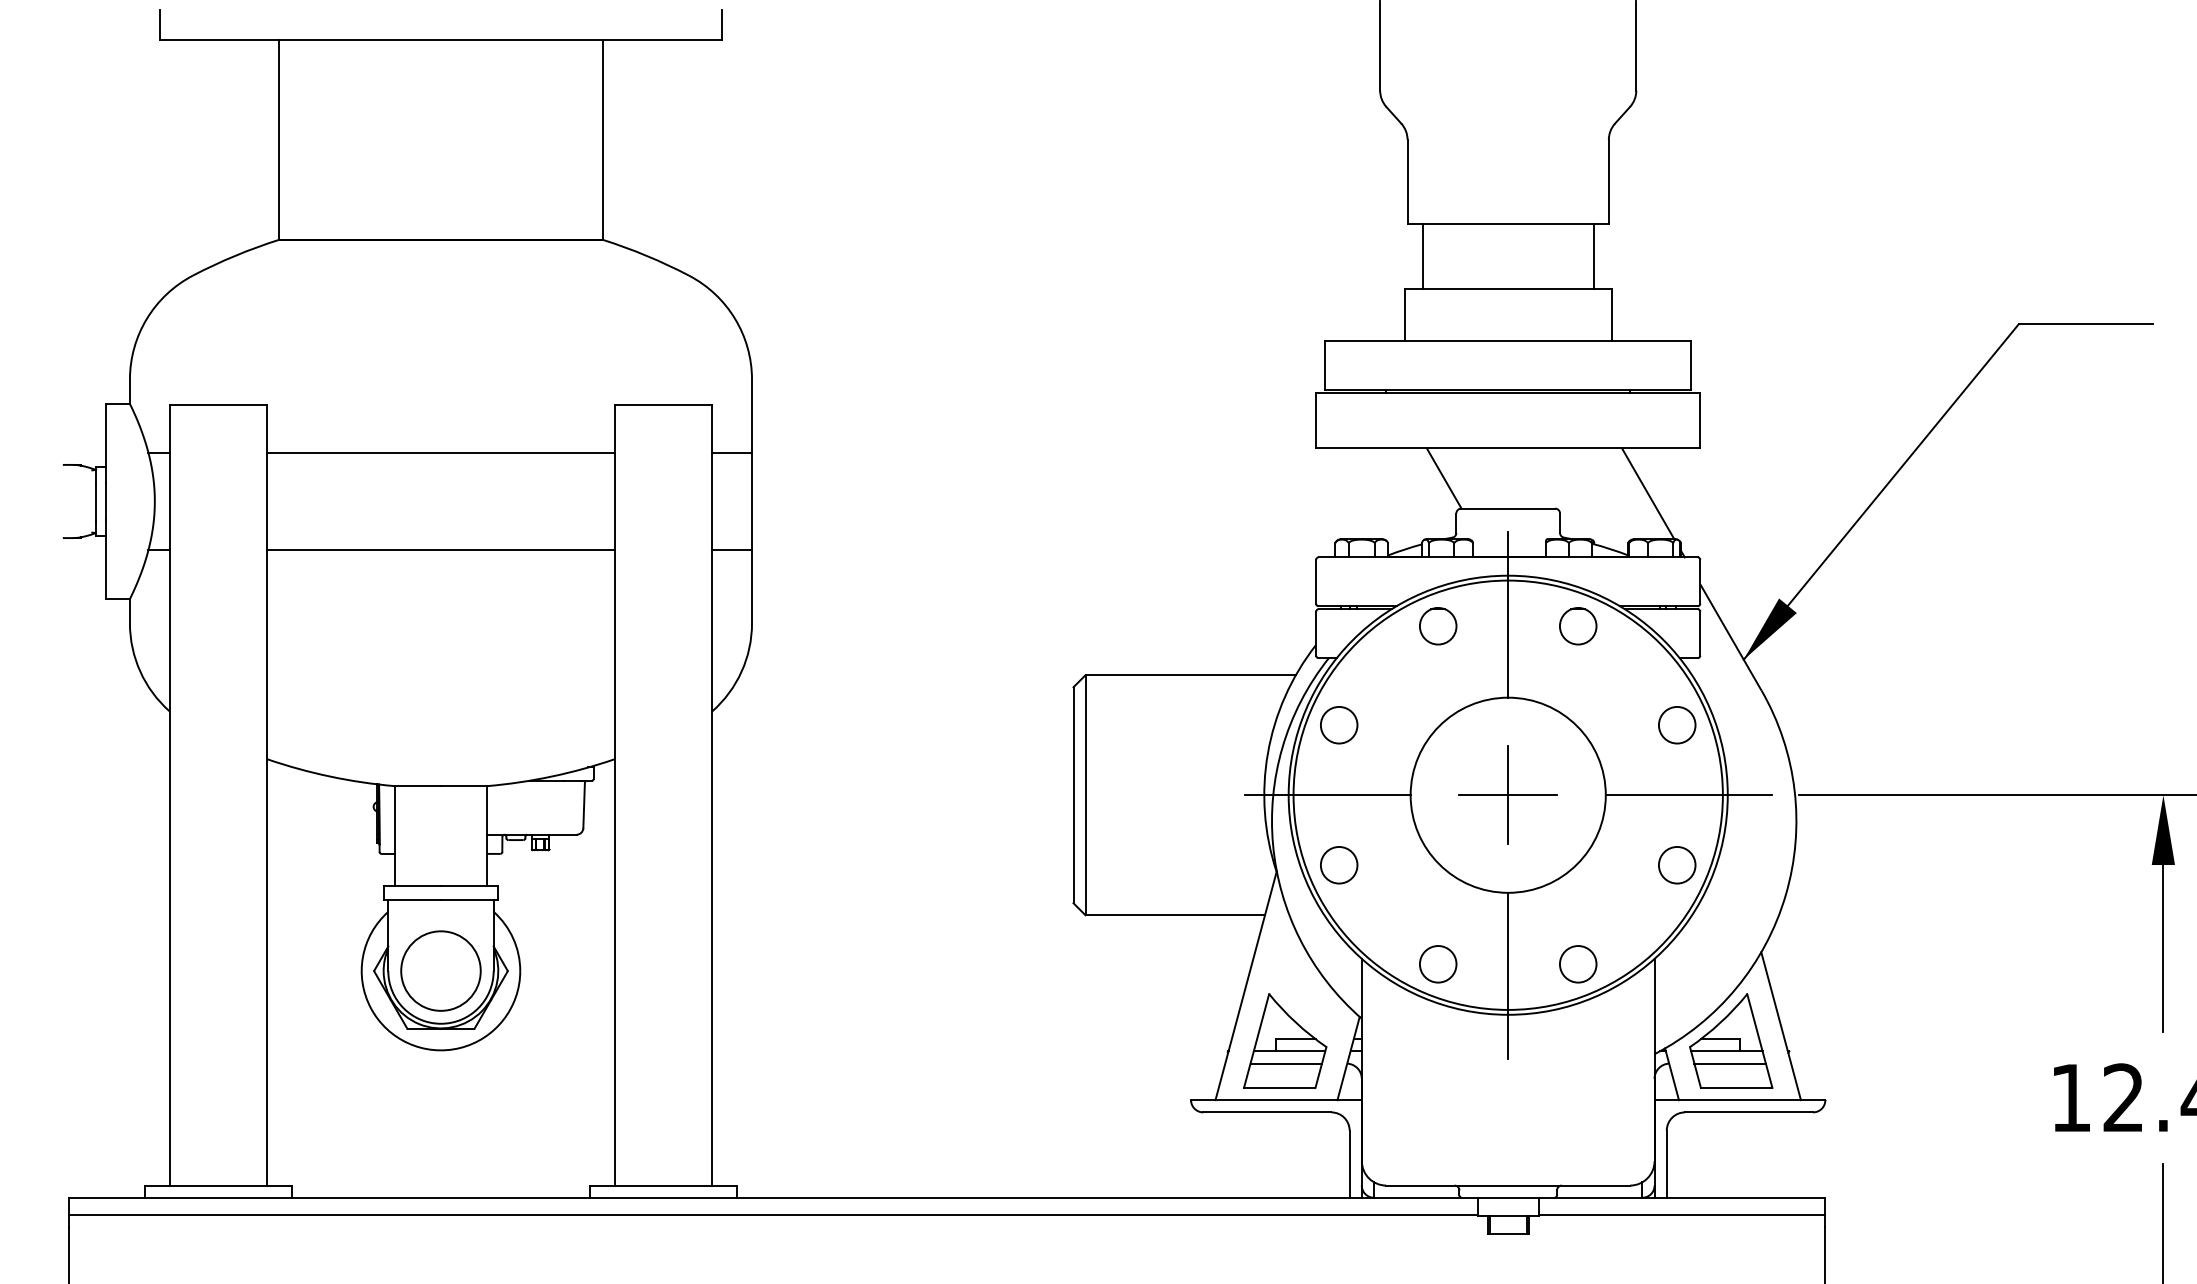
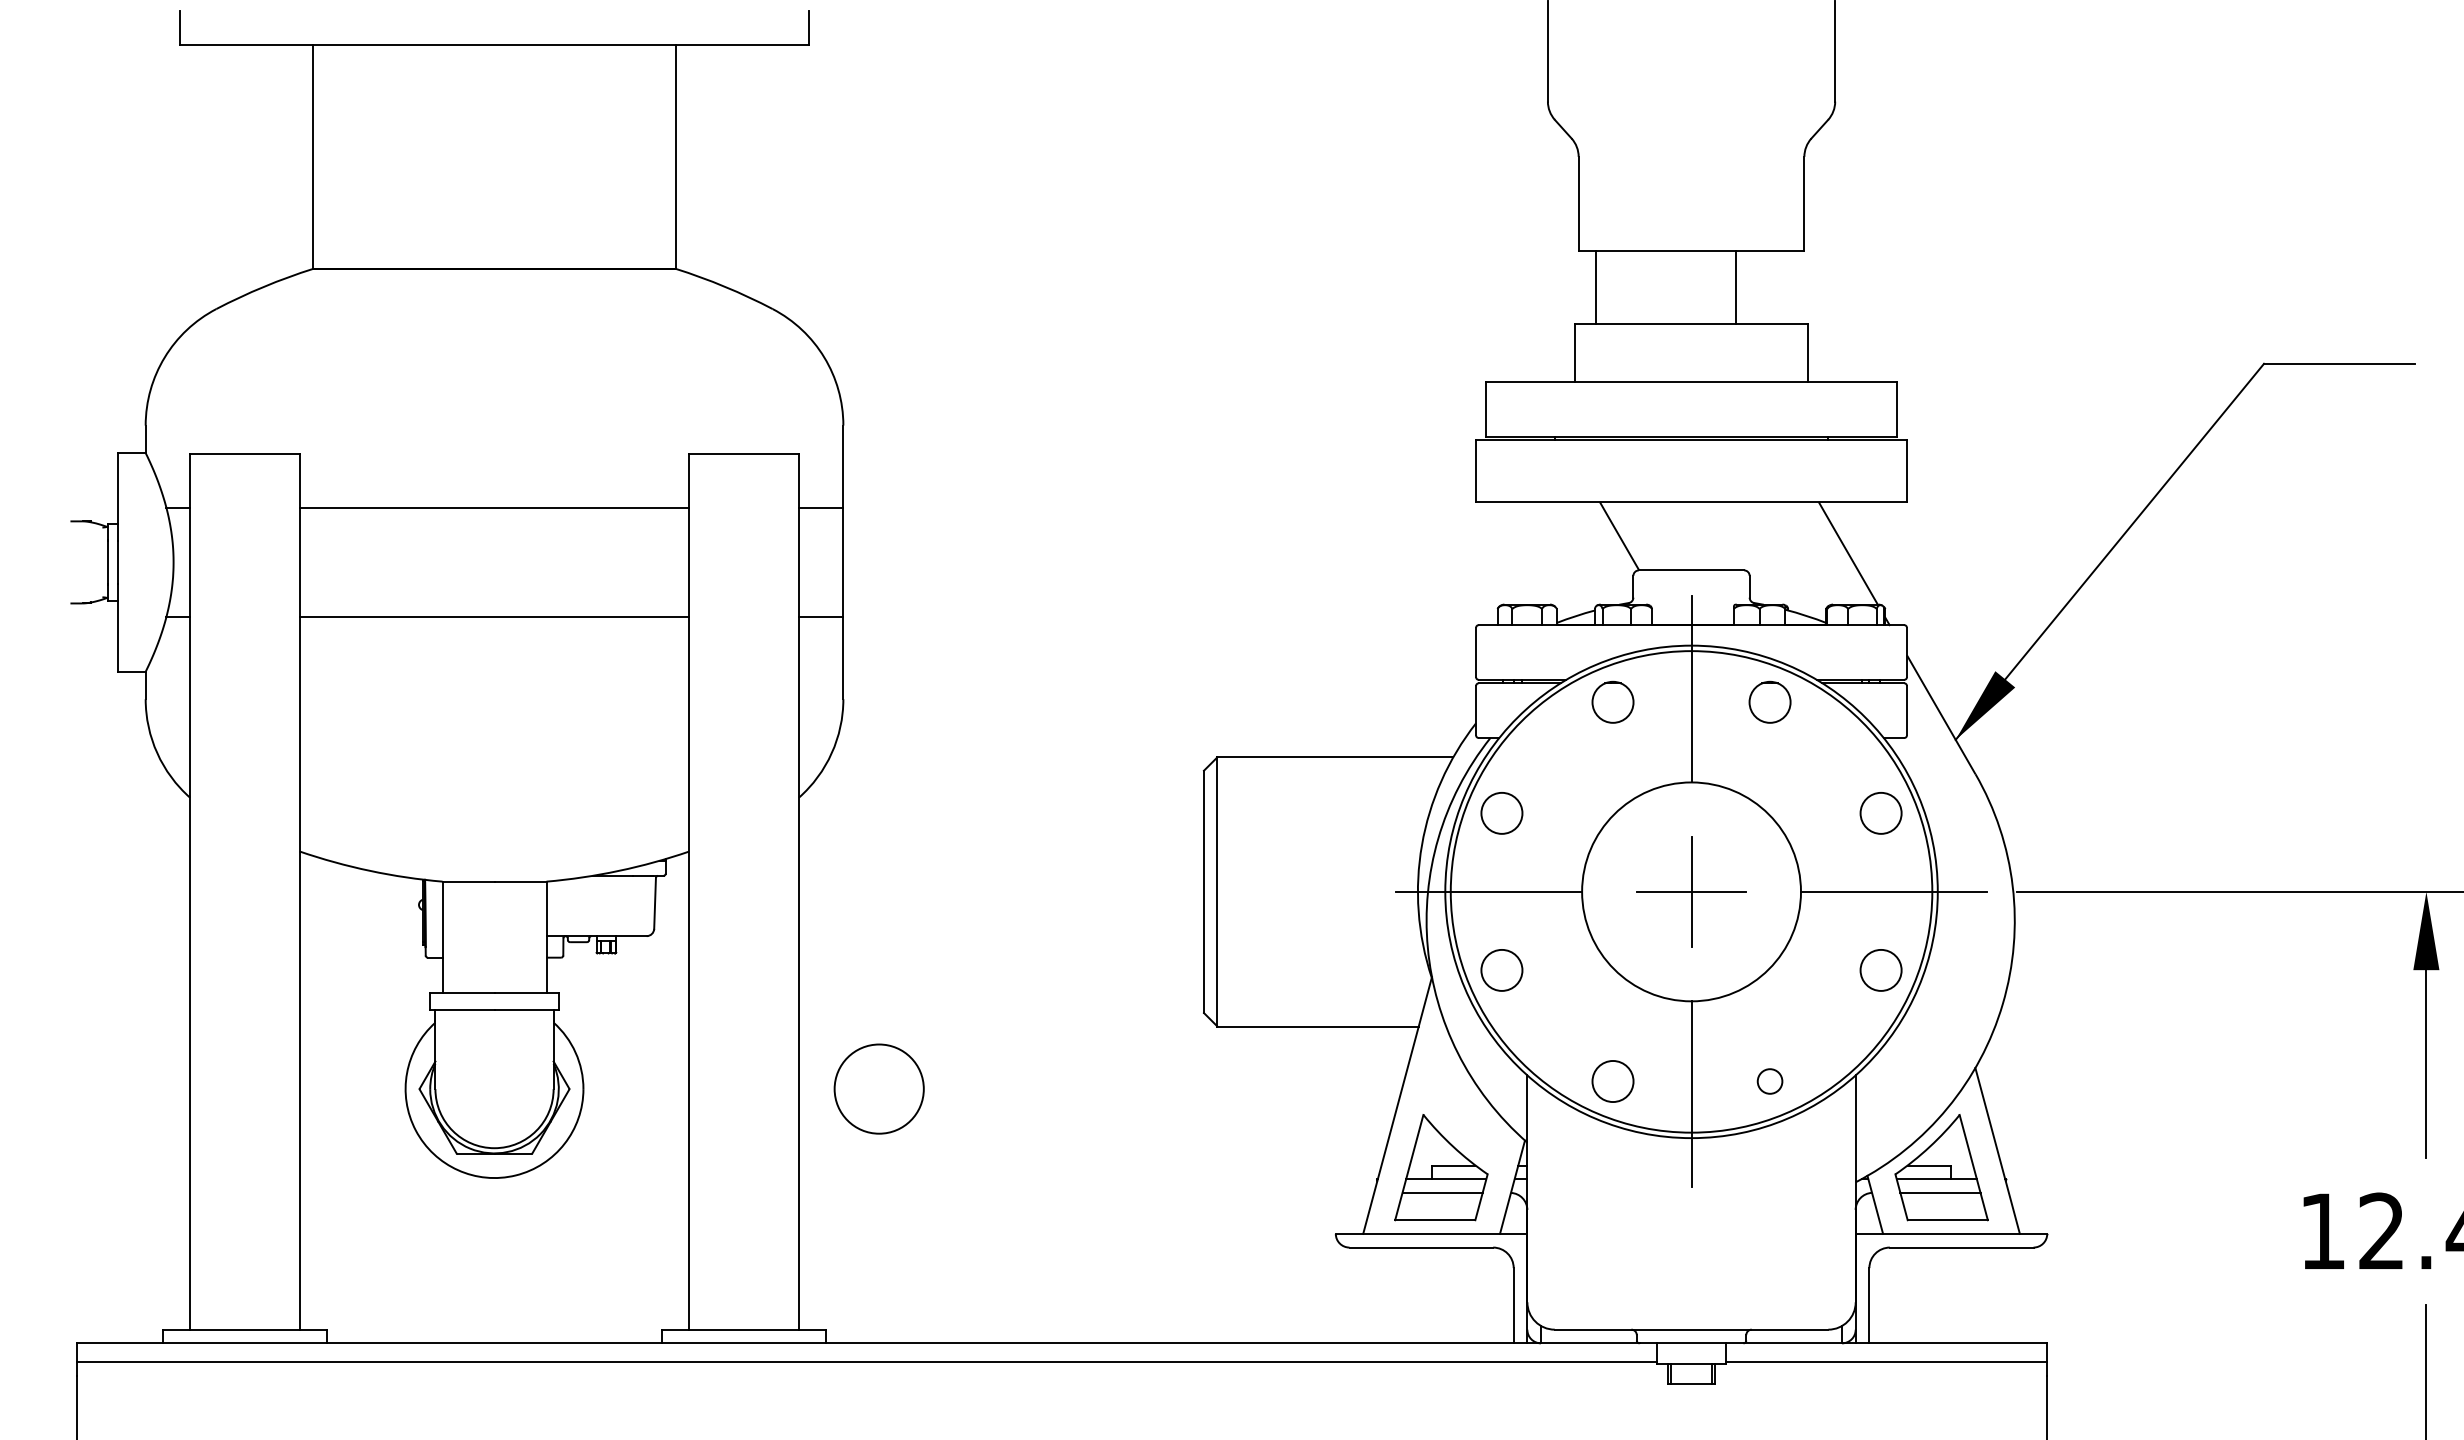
line: (1593, 256) -> (1735, 287), moved
circle: (1577, 964) -> (1769, 1081), size x0.6
circle: (440, 970) -> (878, 1088), moved

